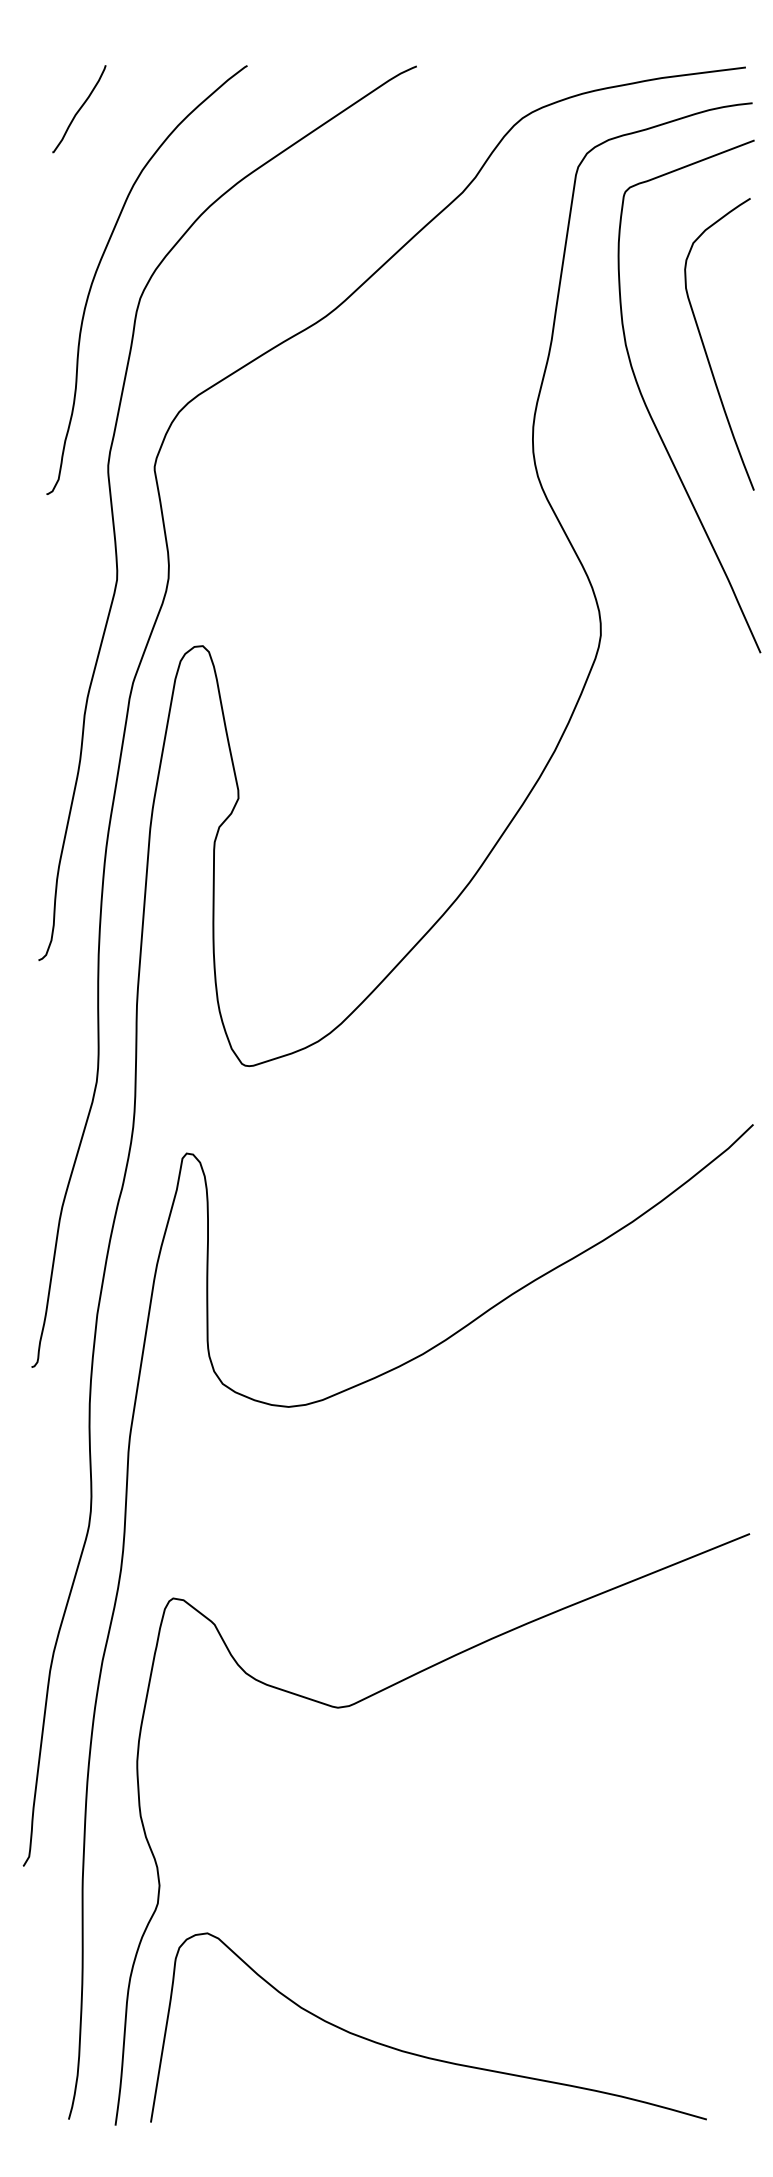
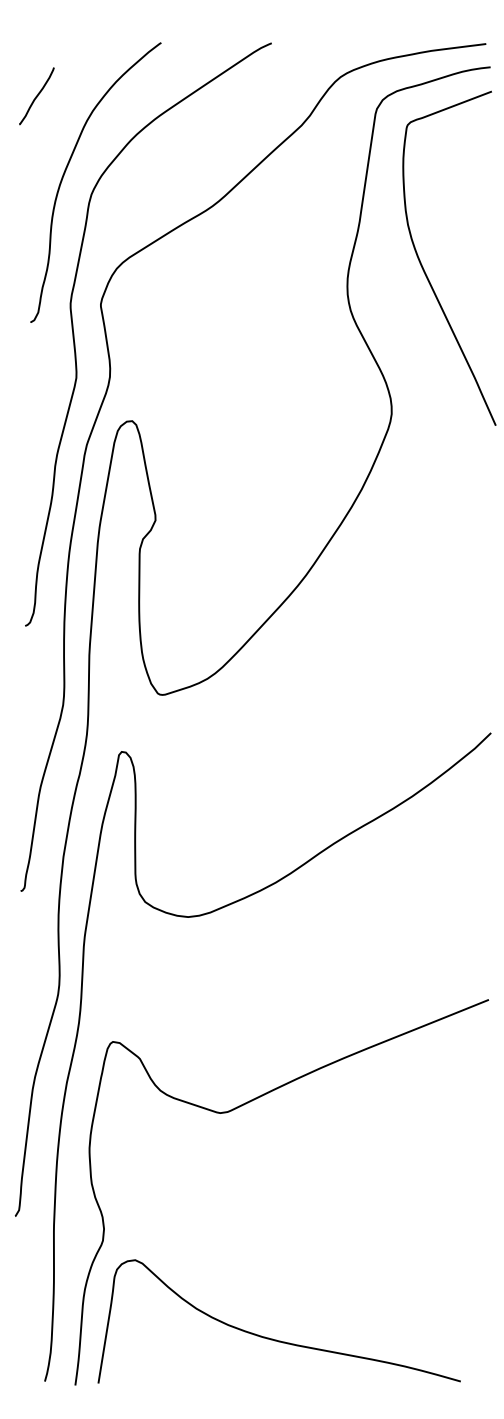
curve: (78, 109) -> (36, 96), moved
curve: (706, 349) -> (460, 227), removed

